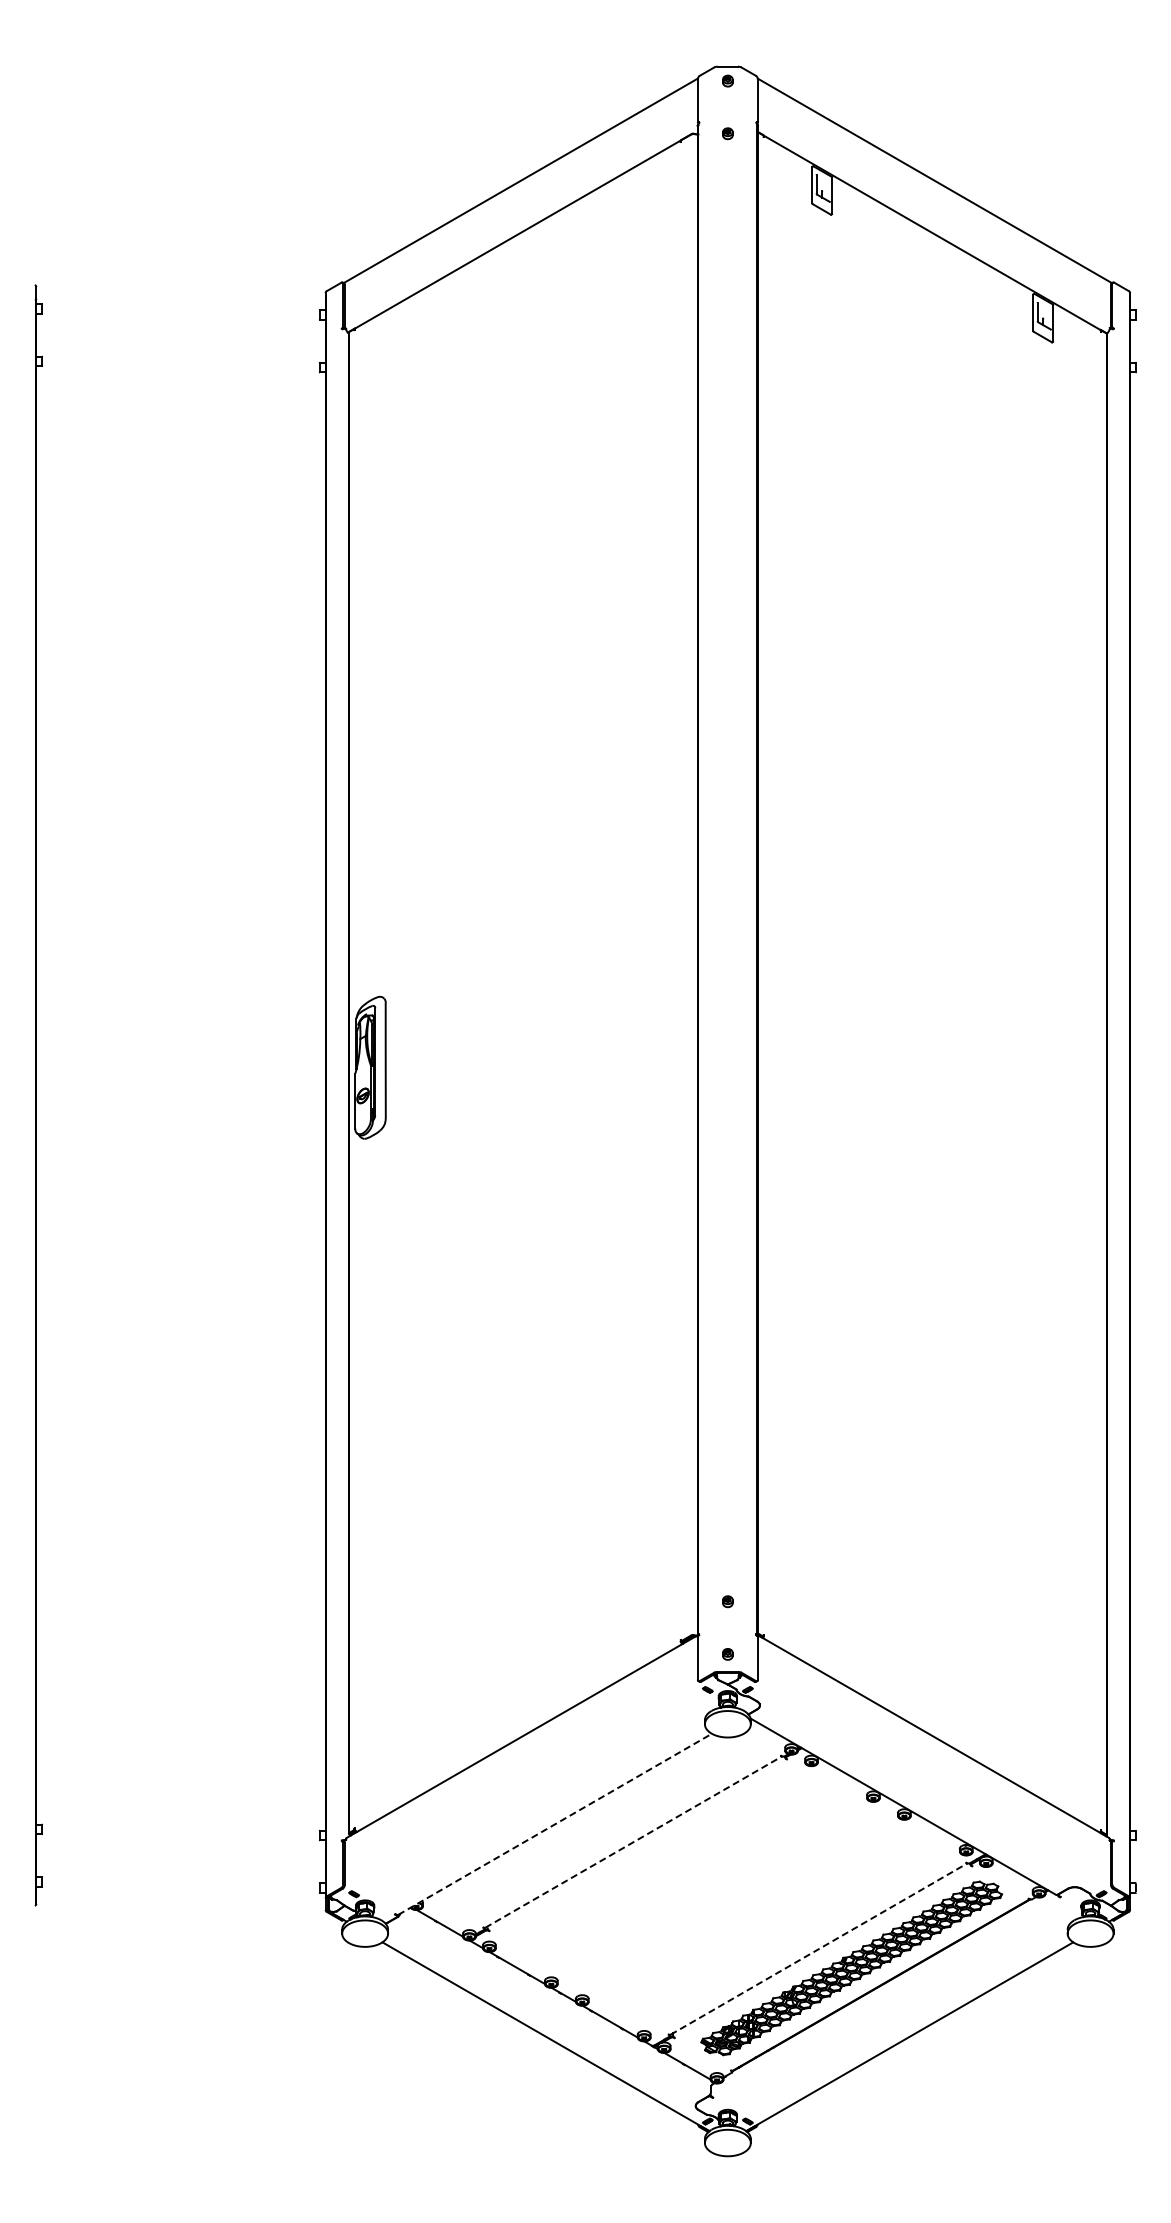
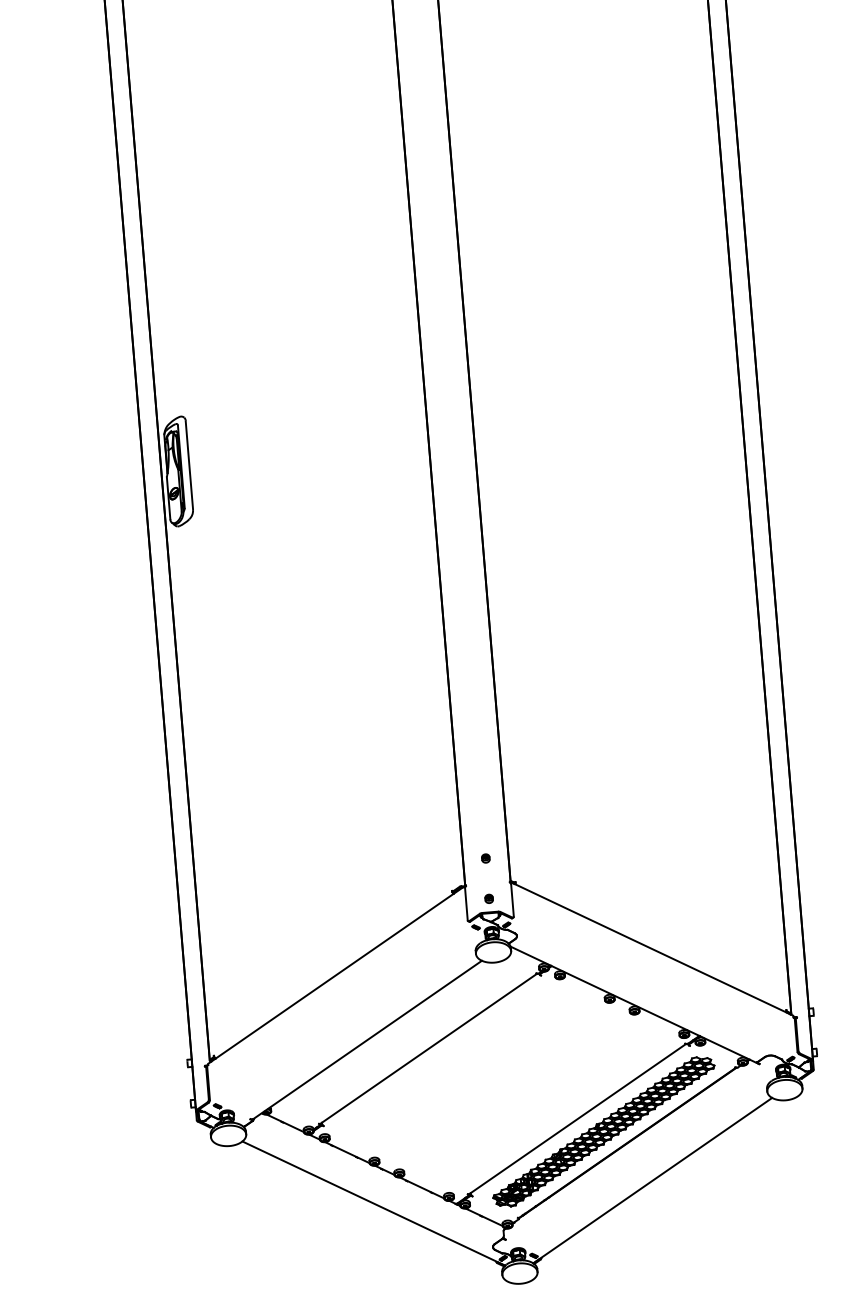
line: (555, 1824) -> (367, 1040), dashed -> solid
line: (634, 1841) -> (429, 1048), dashed -> solid
line: (819, 1948) -> (577, 1118), dashed -> solid

